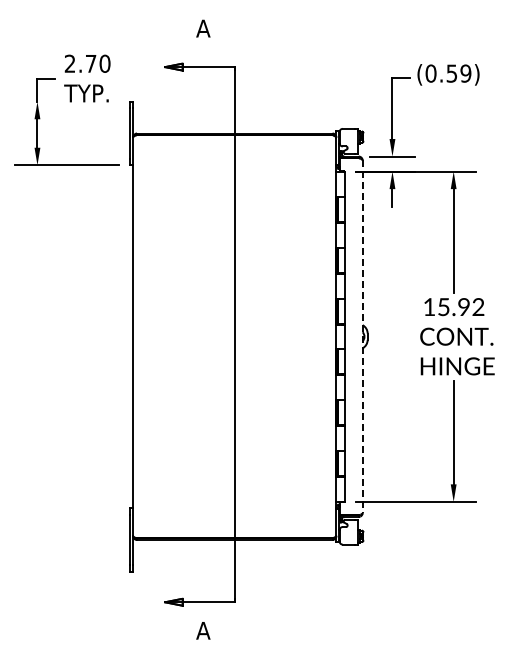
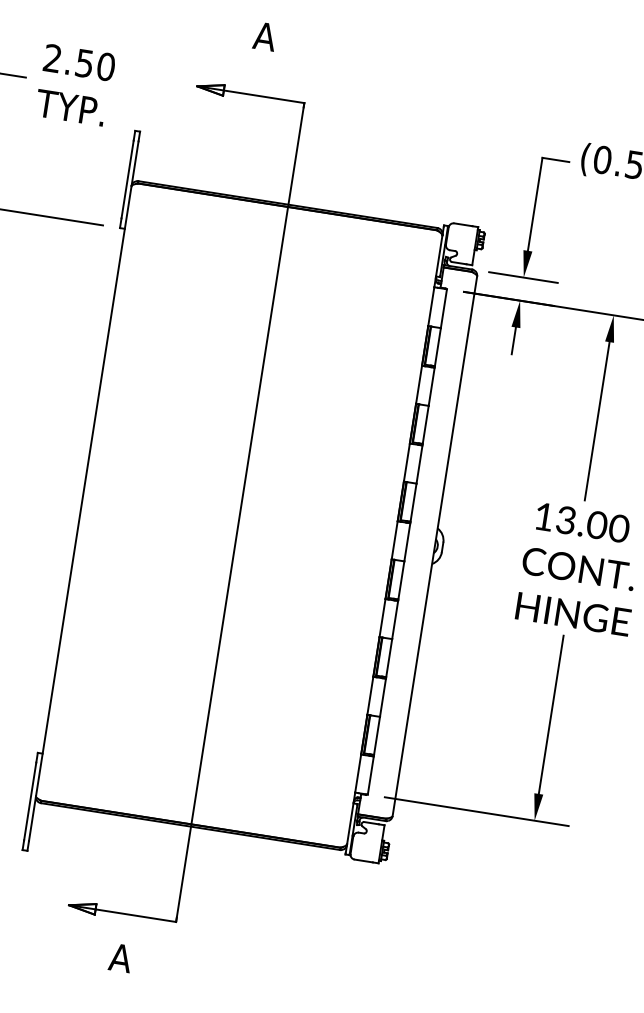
text: (90, 63) -> (83, 62), 2.70 -> 2.50
text: (461, 307) -> (593, 525), 15.92 -> 13.00
line: (362, 337) -> (434, 547), dashed -> solid

